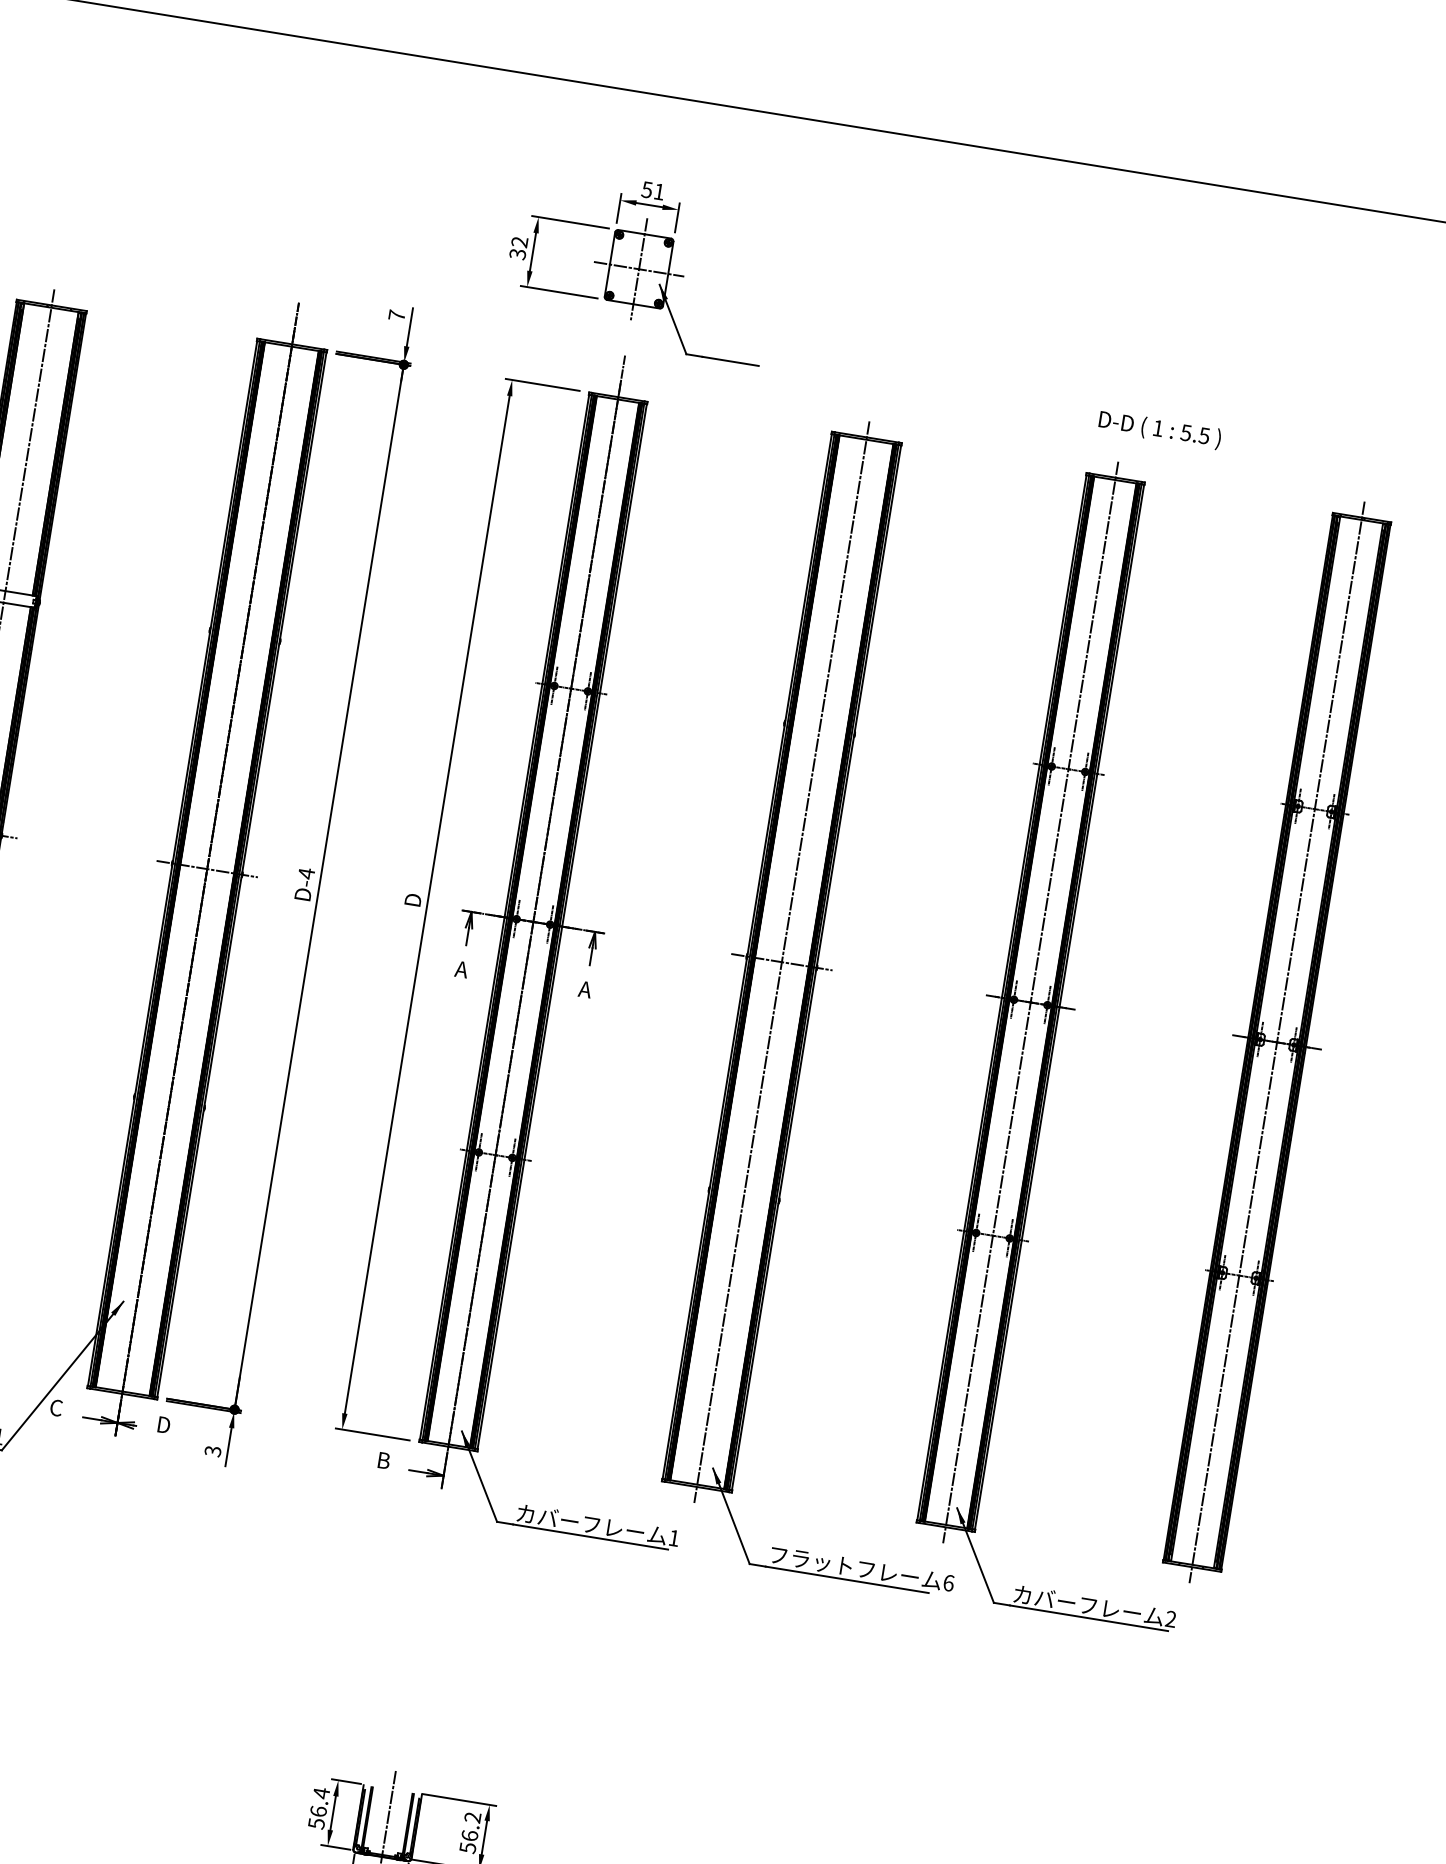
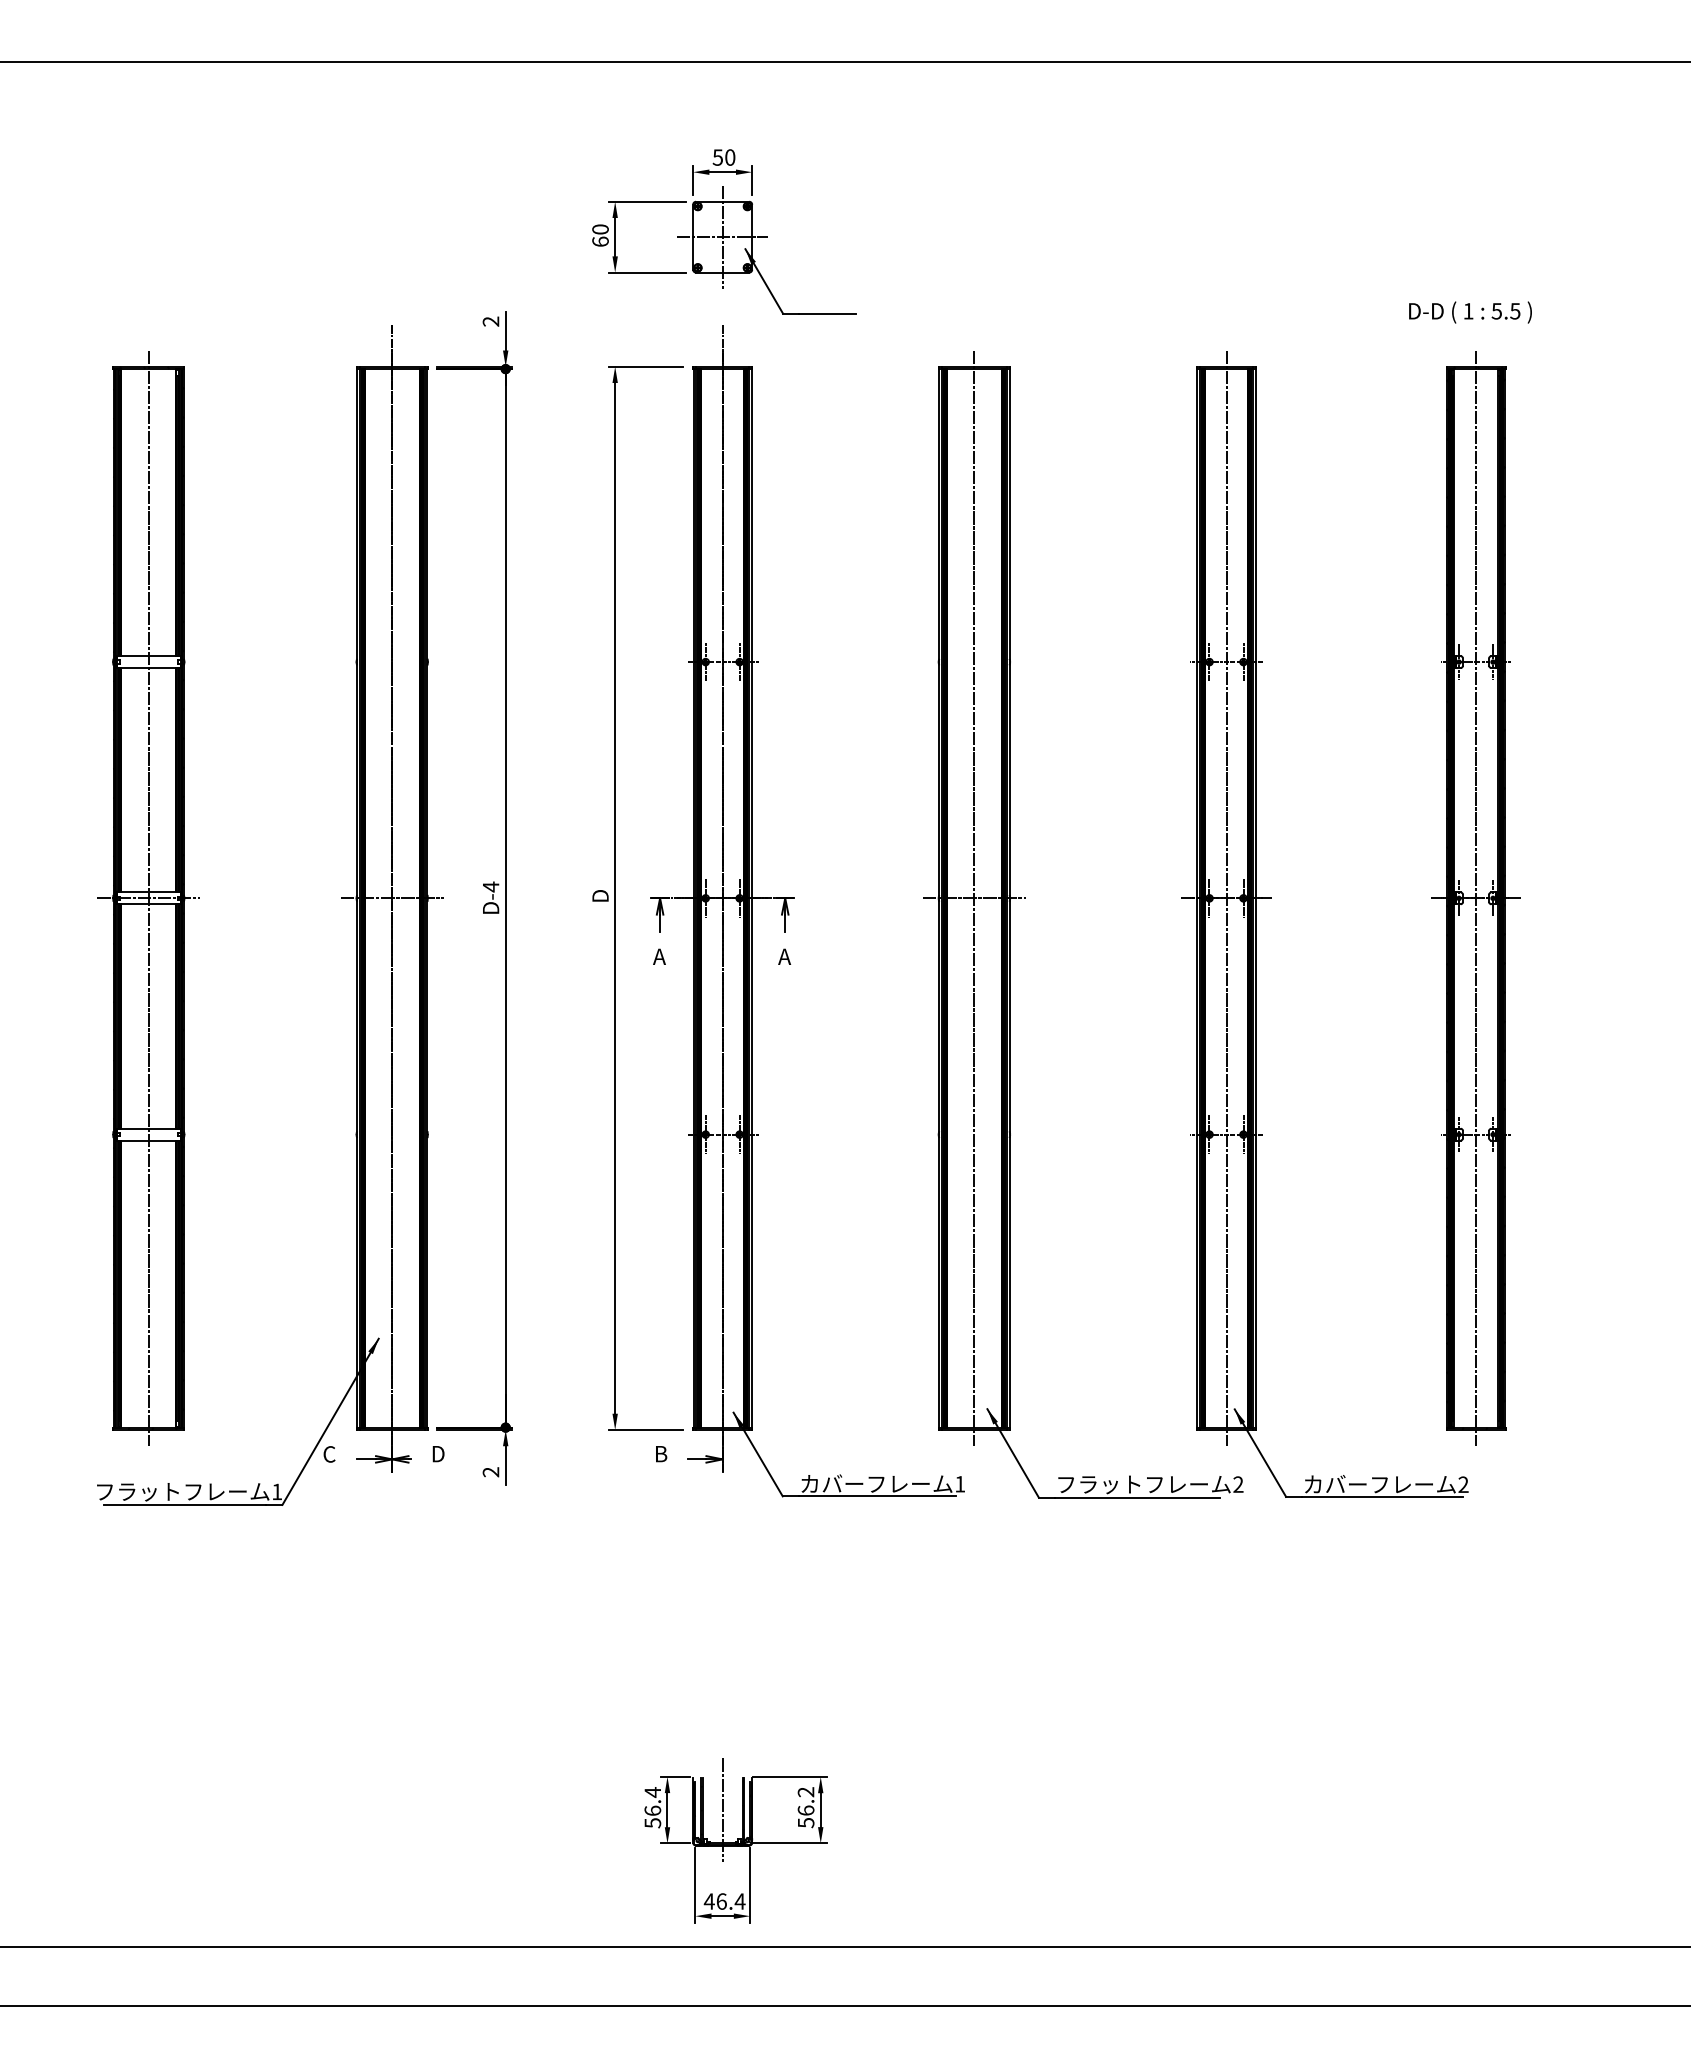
text: (659, 191) -> (730, 157), 51 -> 50
text: (518, 248) -> (600, 235), 32 -> 60
text: (396, 315) -> (490, 321), 7 -> 2
text: (1159, 429) -> (1470, 312), moved
text: (213, 1451) -> (491, 1472), 3 -> 2
text: (948, 1583) -> (1238, 1484), 6 -> 2

